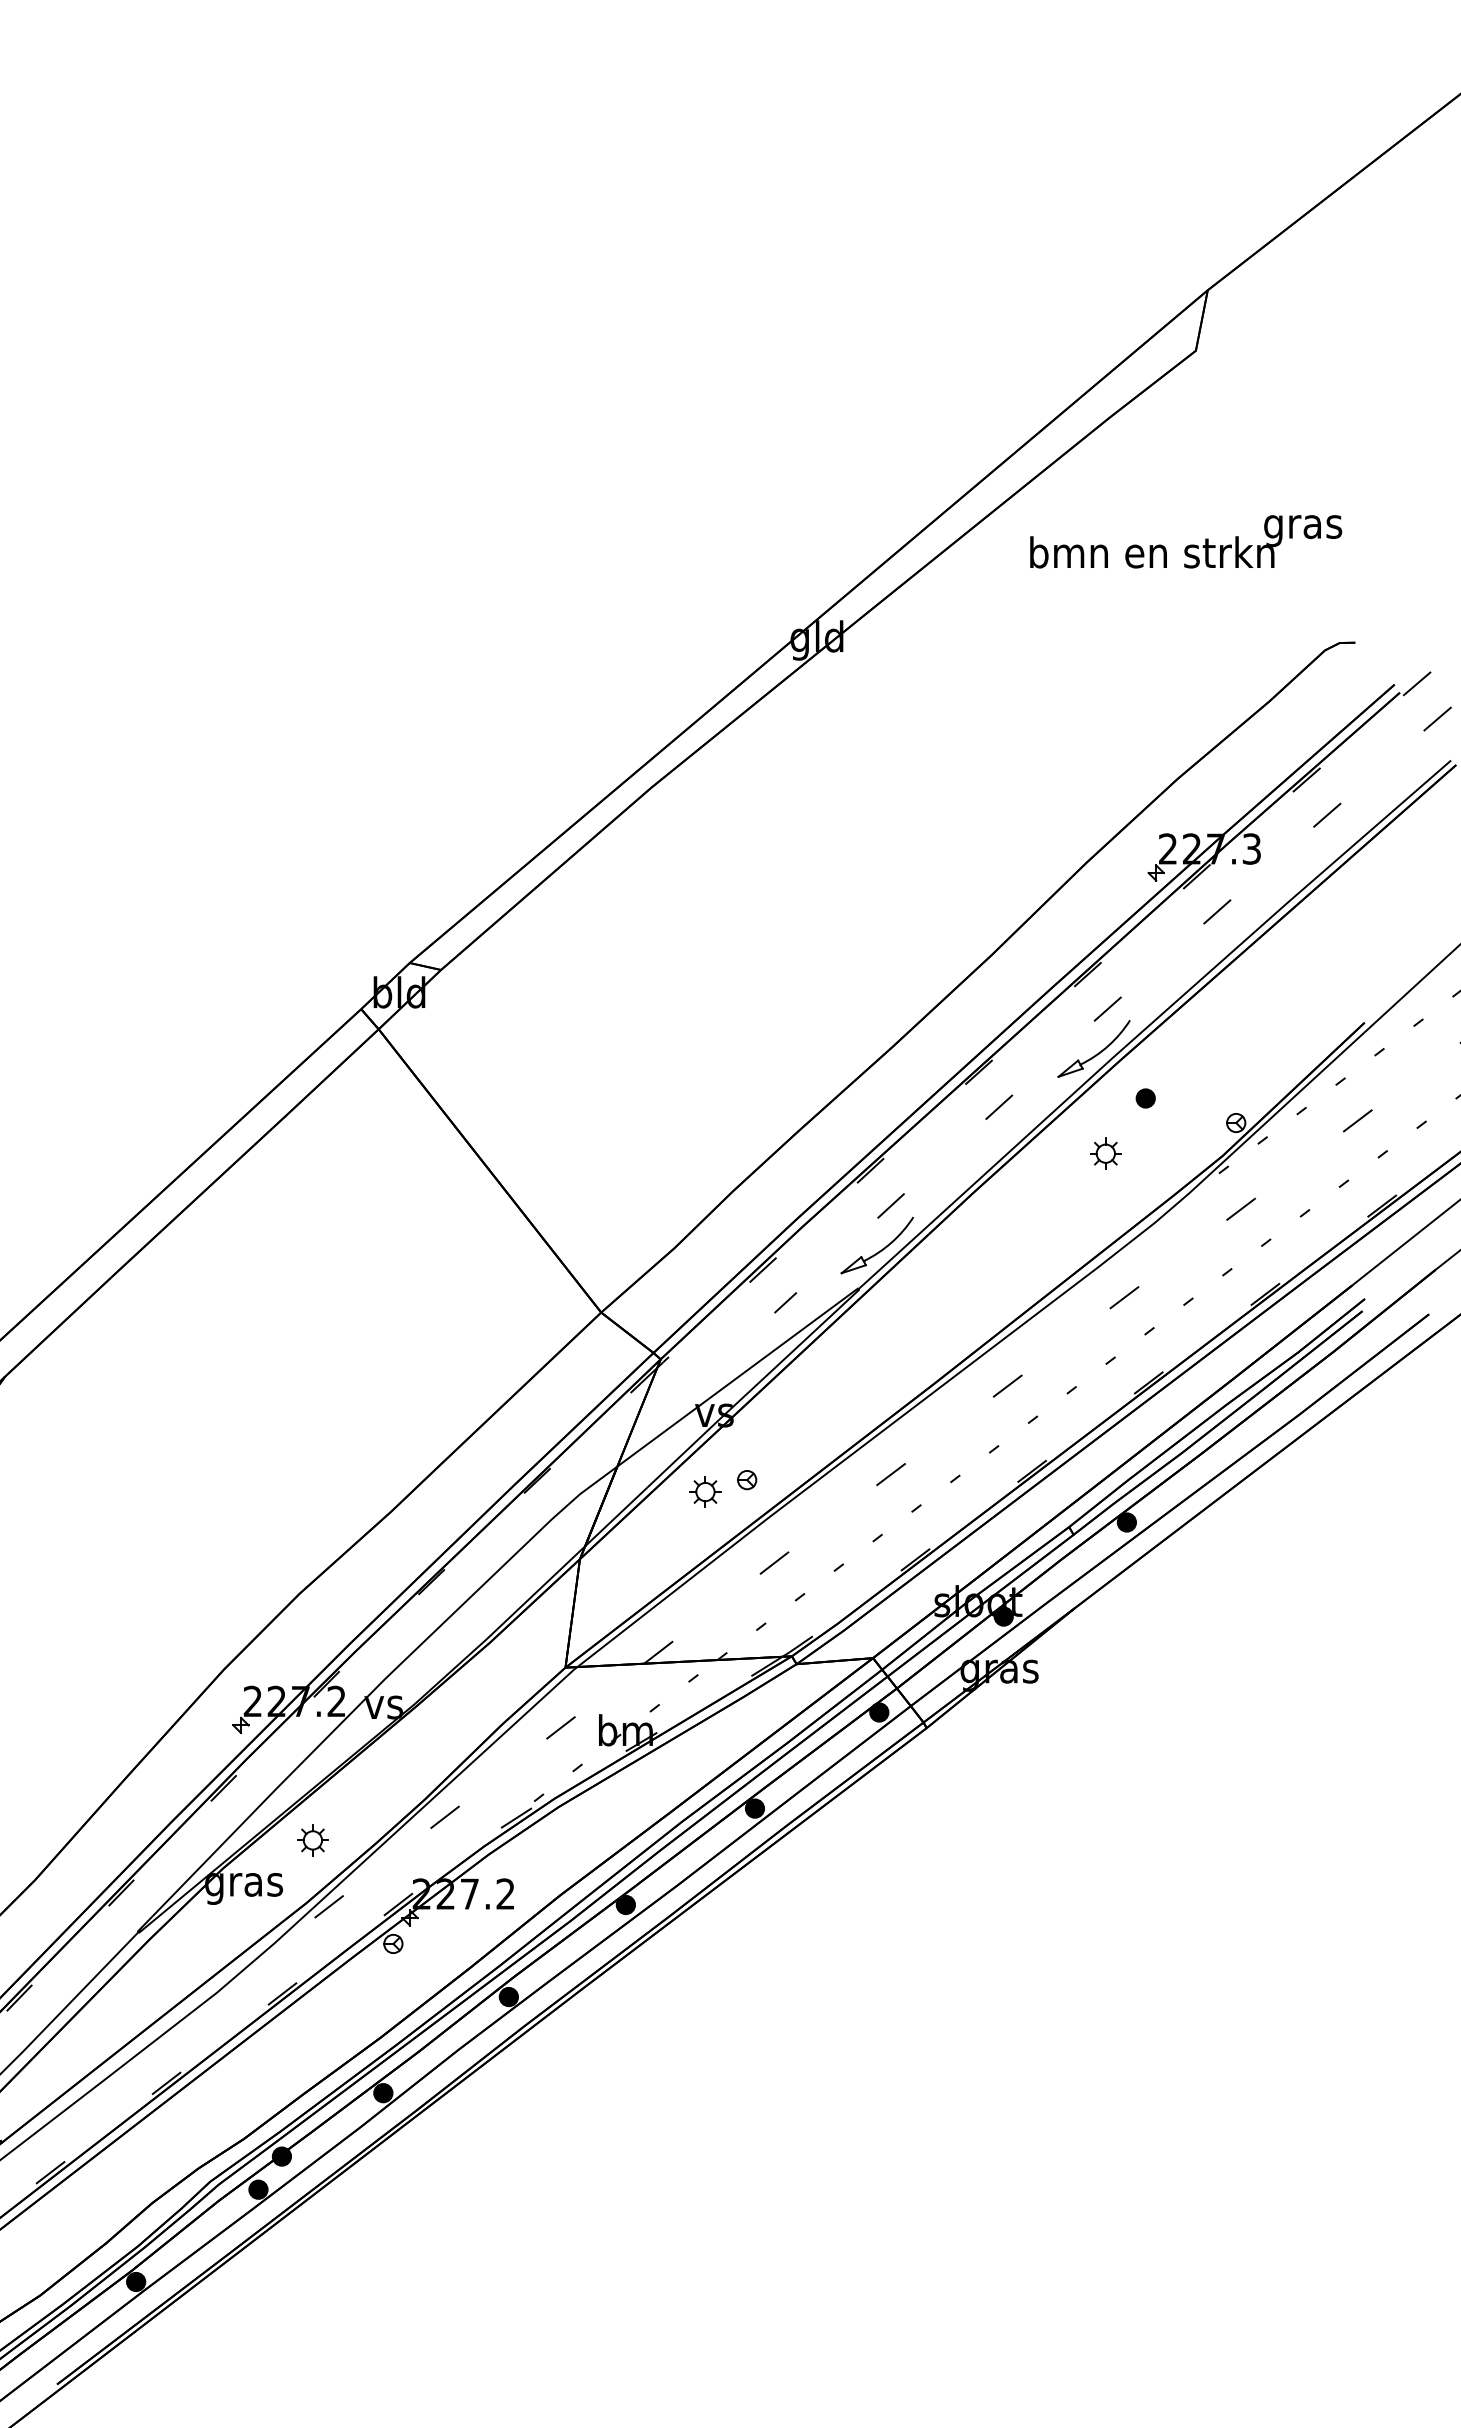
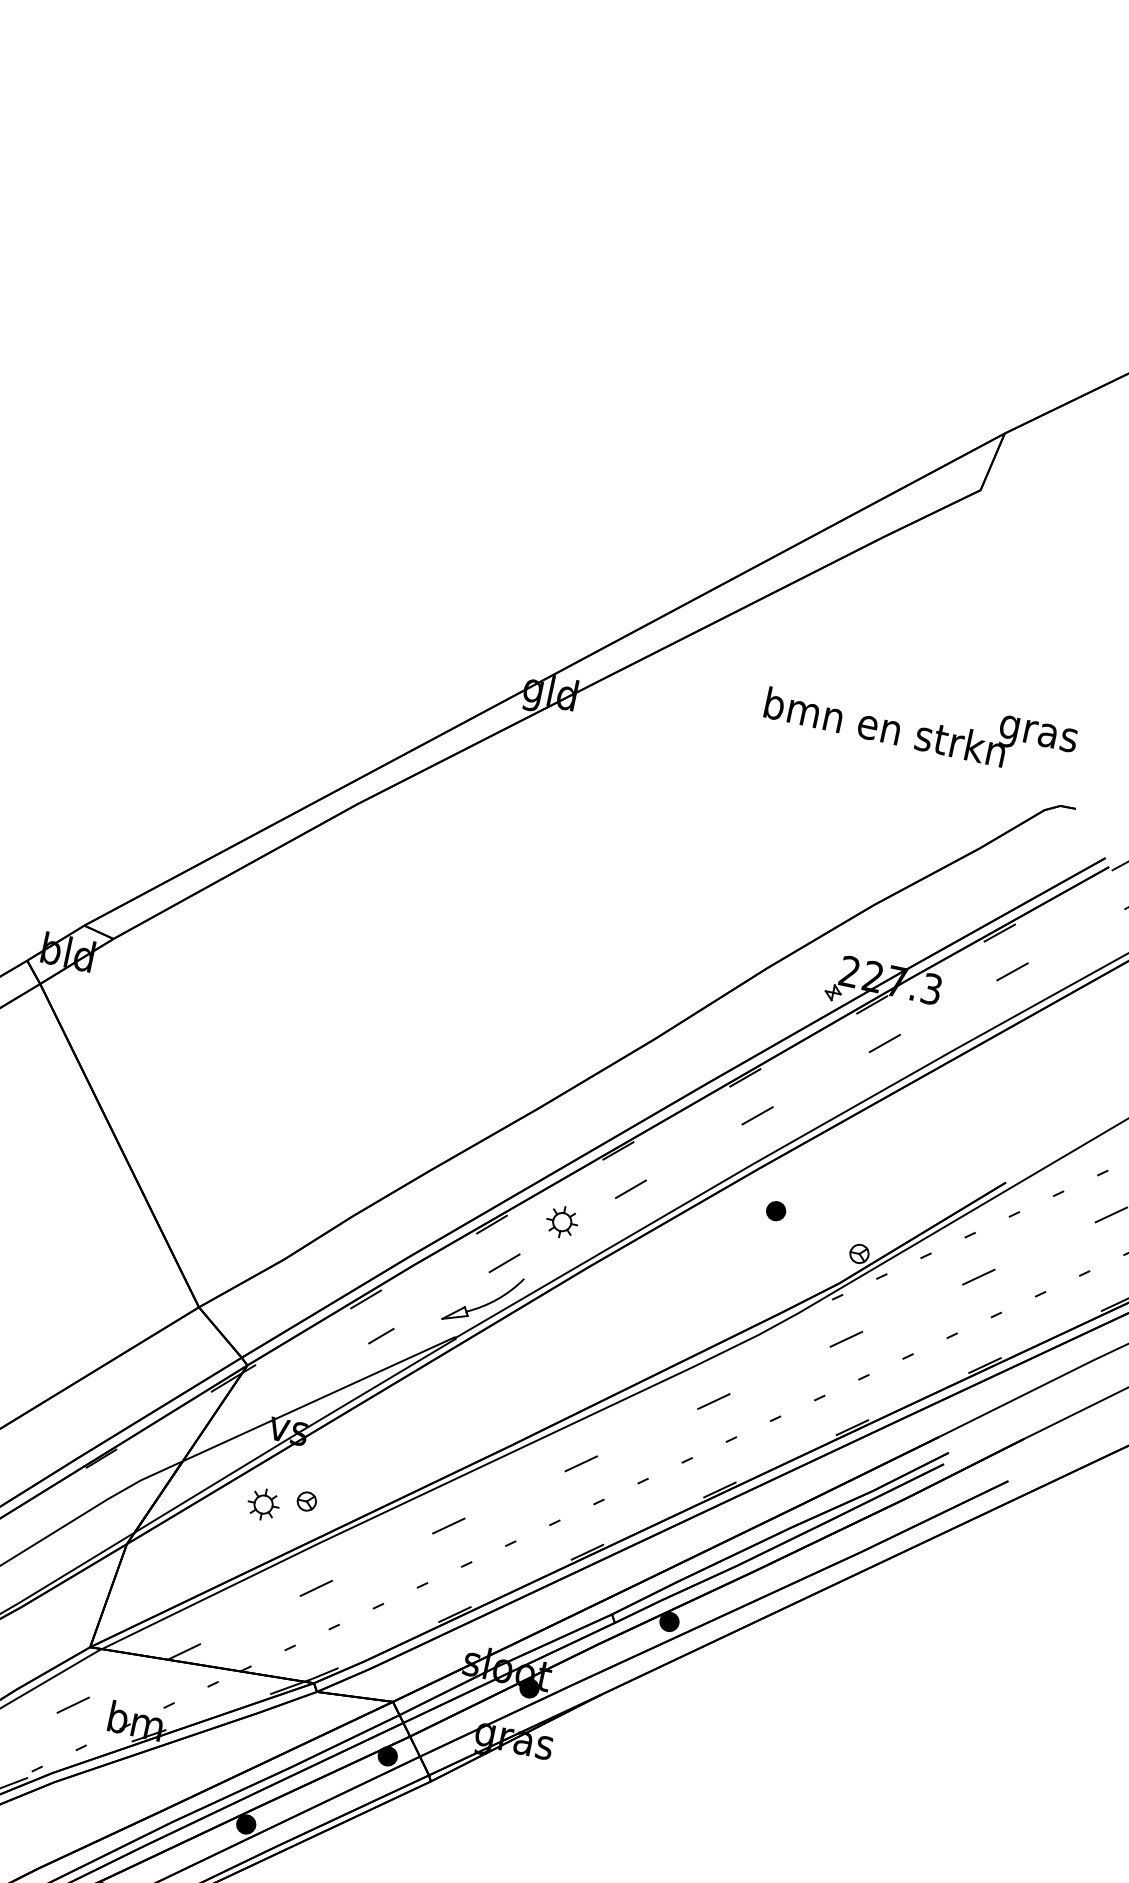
text: (1186, 541) -> (921, 723), moved
part: (1095, 1054) -> (736, 1157), removed
part: (1105, 1153) -> (561, 1221), moved

